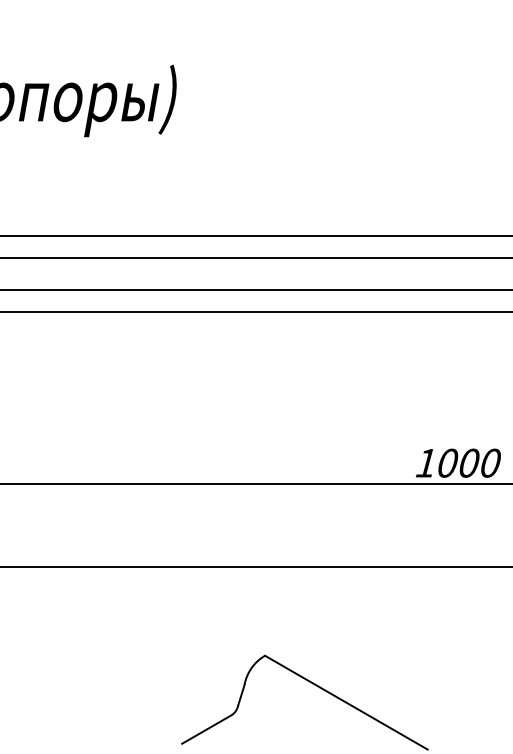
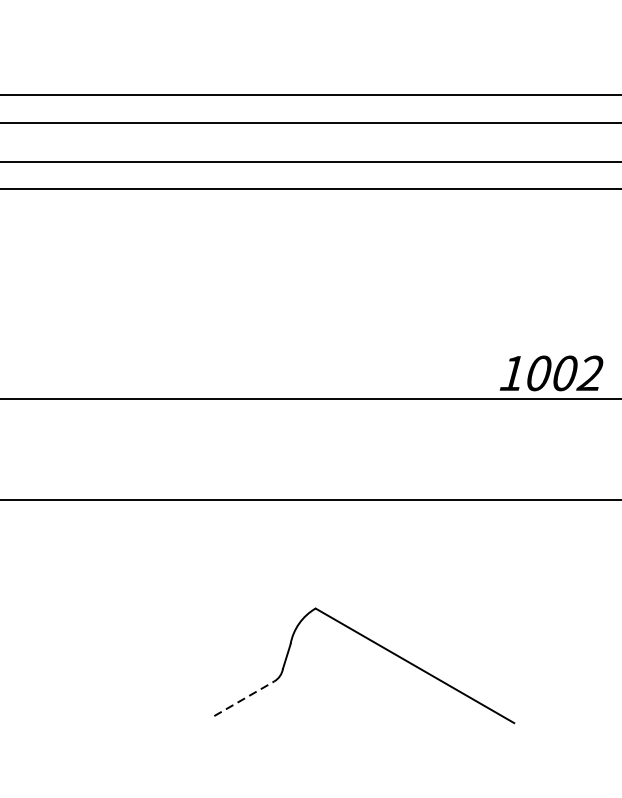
text: (489, 462) -> (589, 372), 1000 -> 1002
line: (207, 729) -> (245, 698), solid -> dashed

